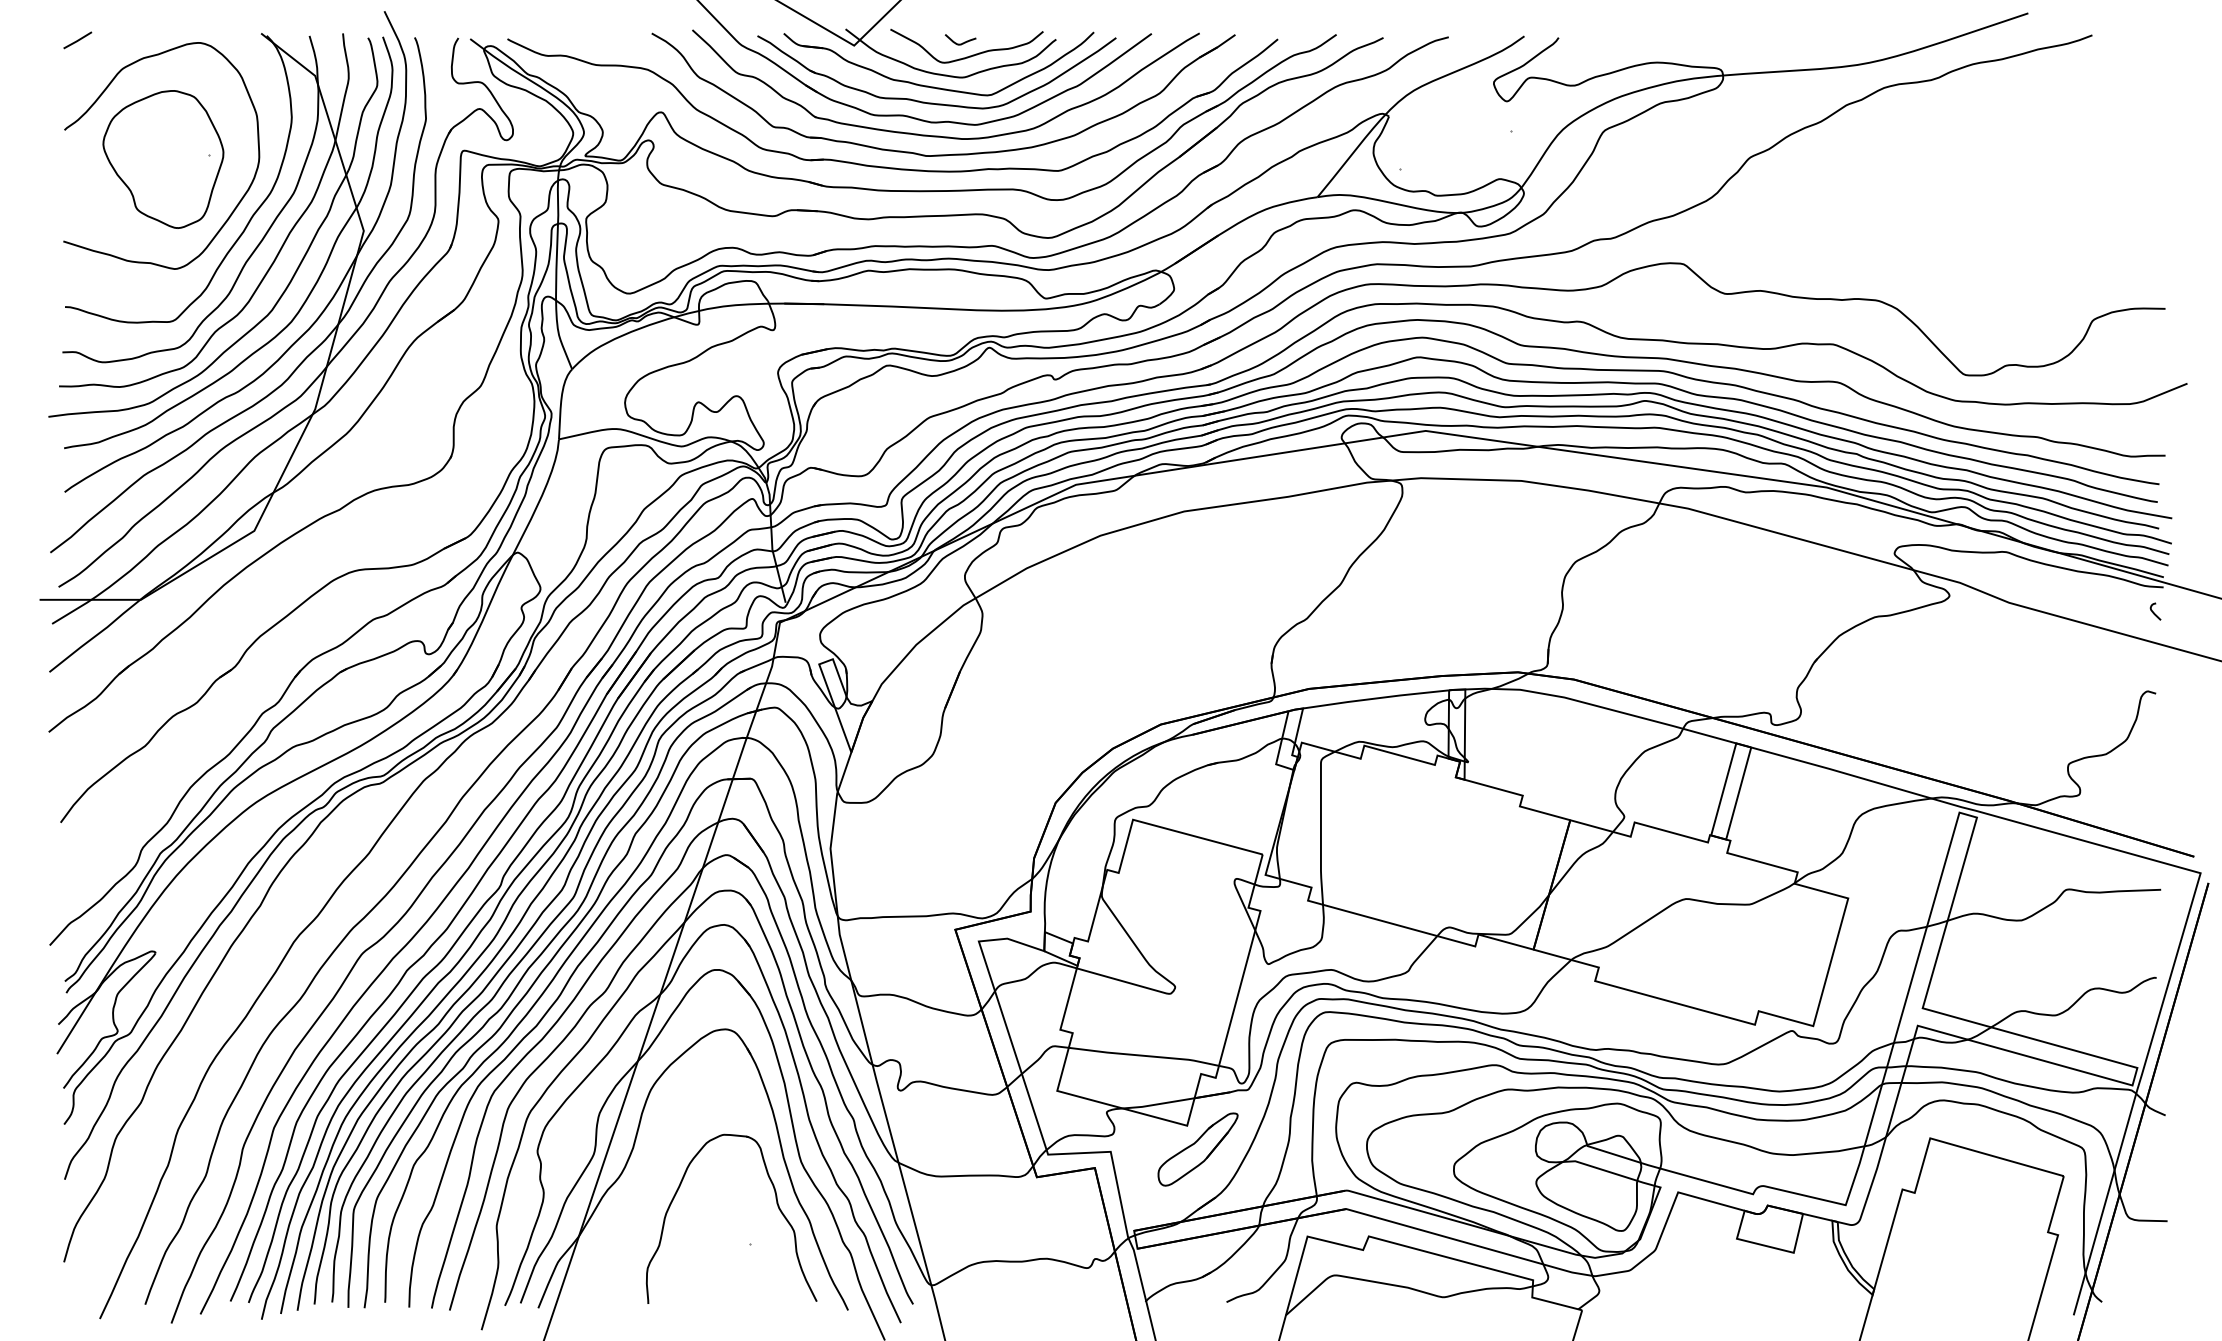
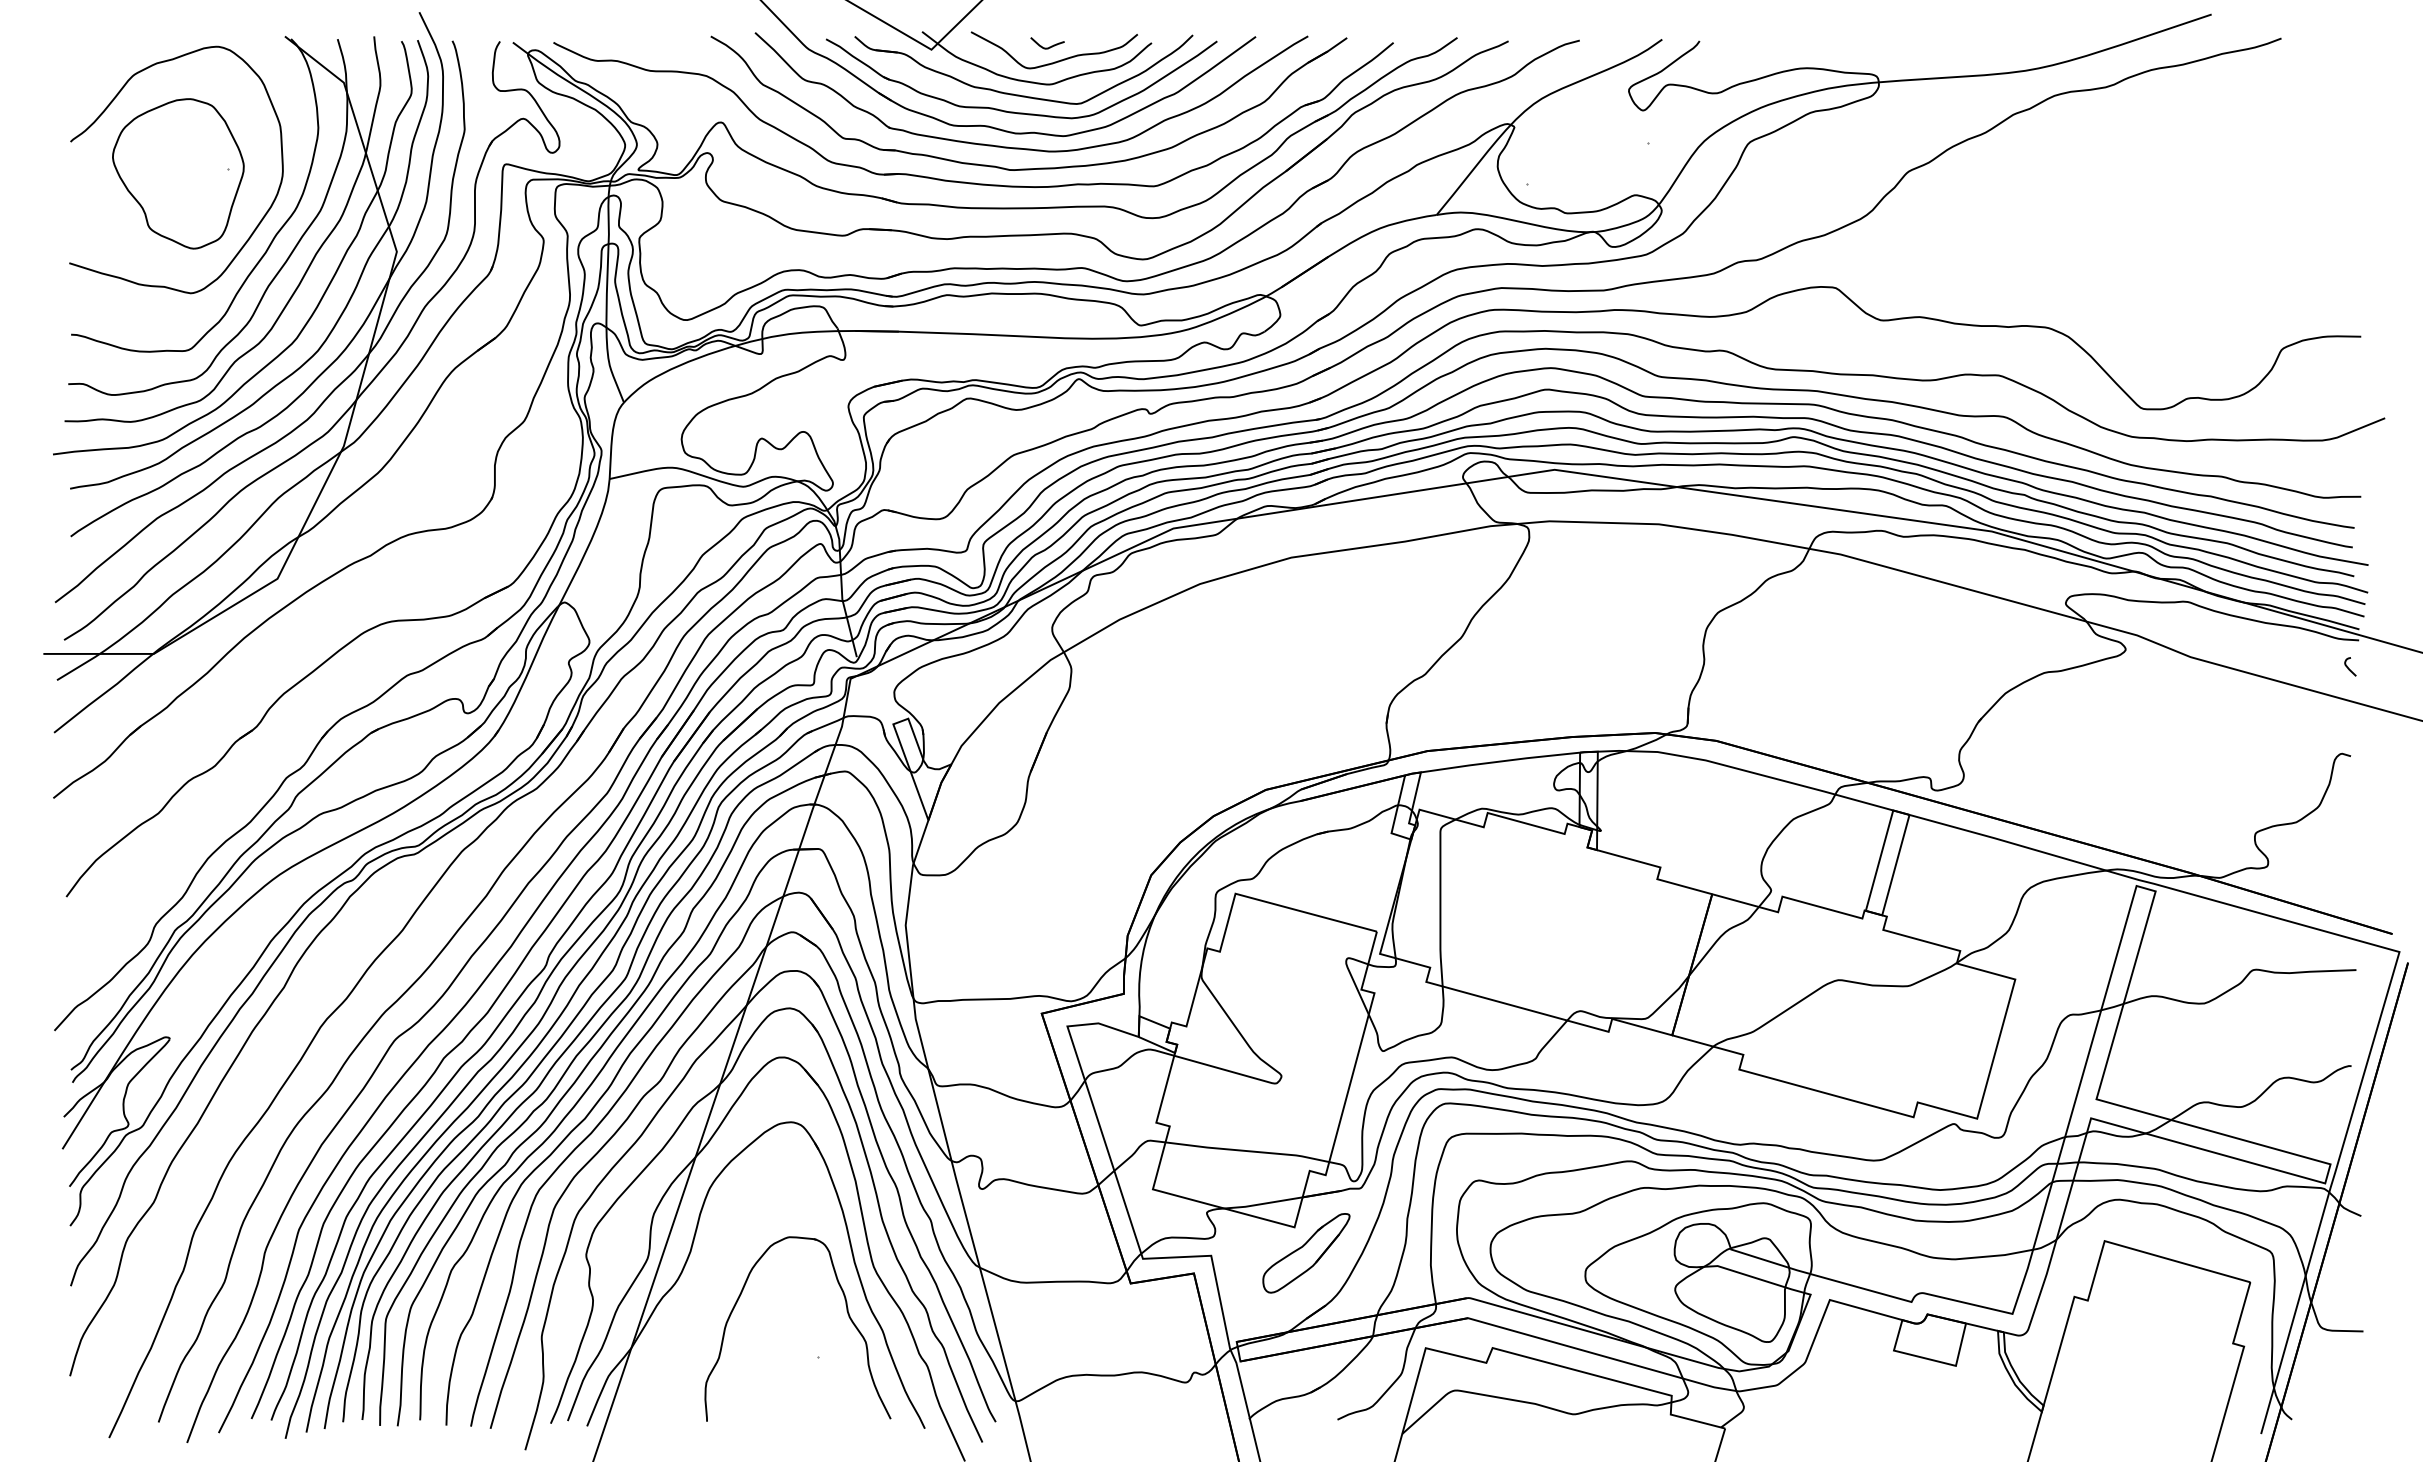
line: (77, 39) -> (84, 43), removed

